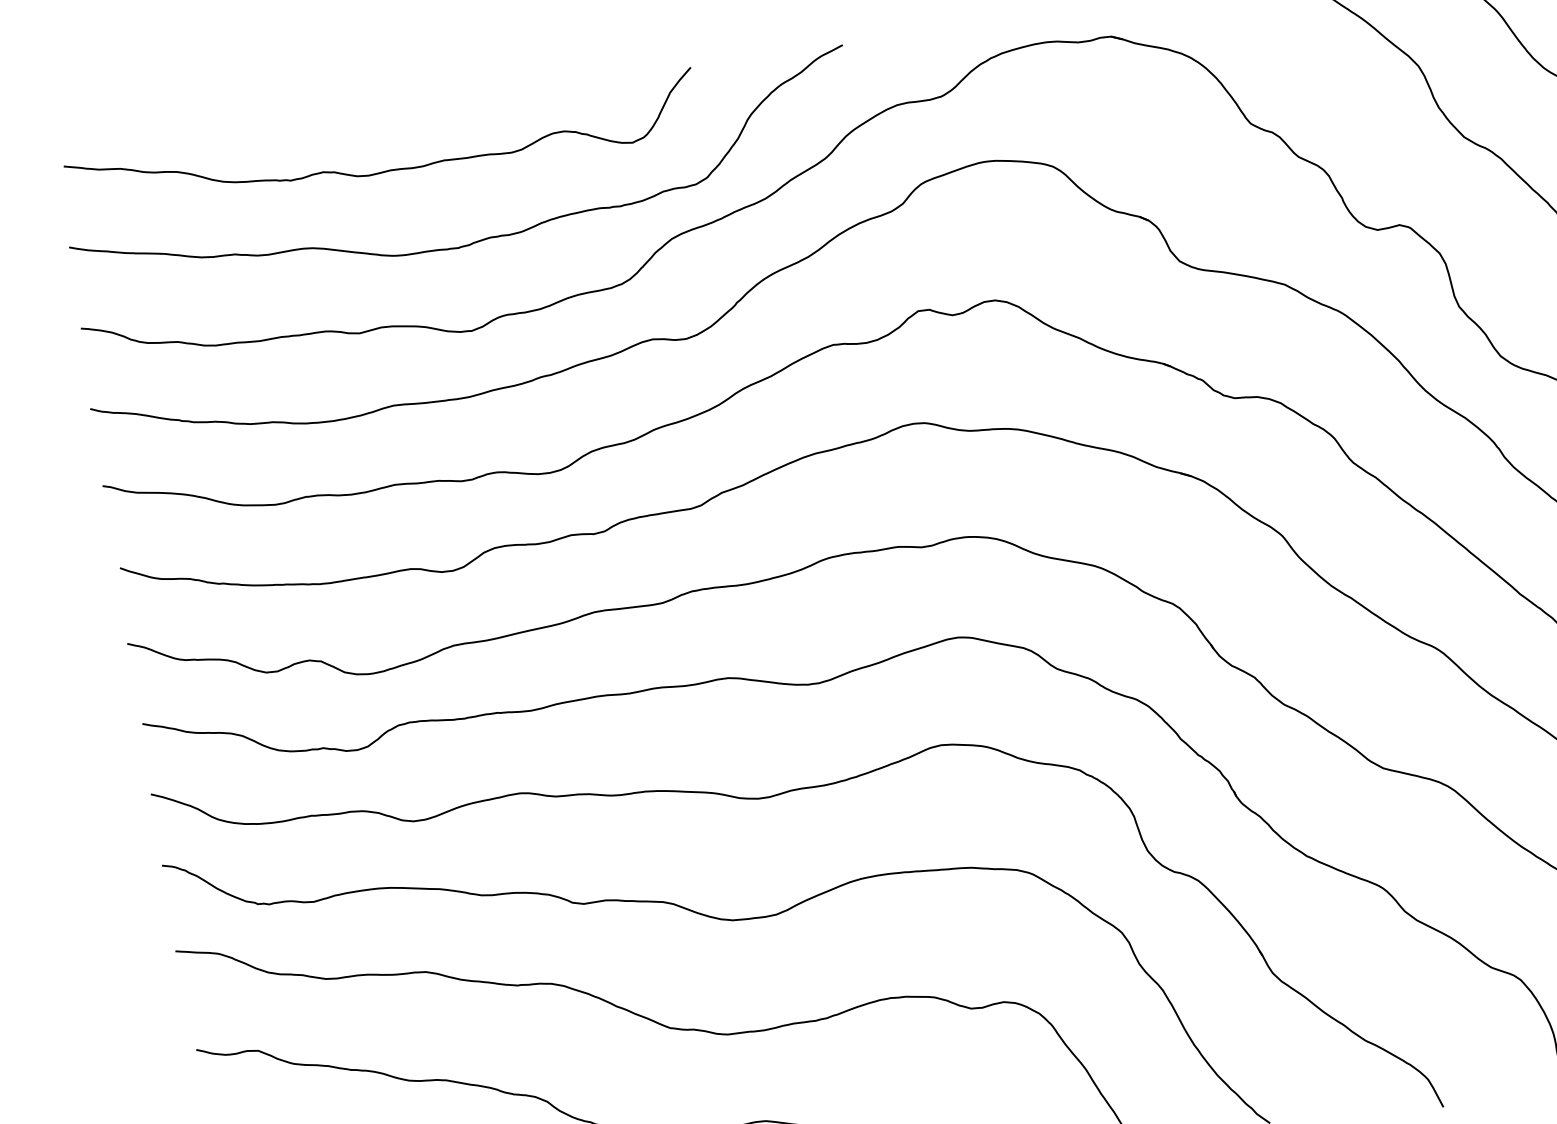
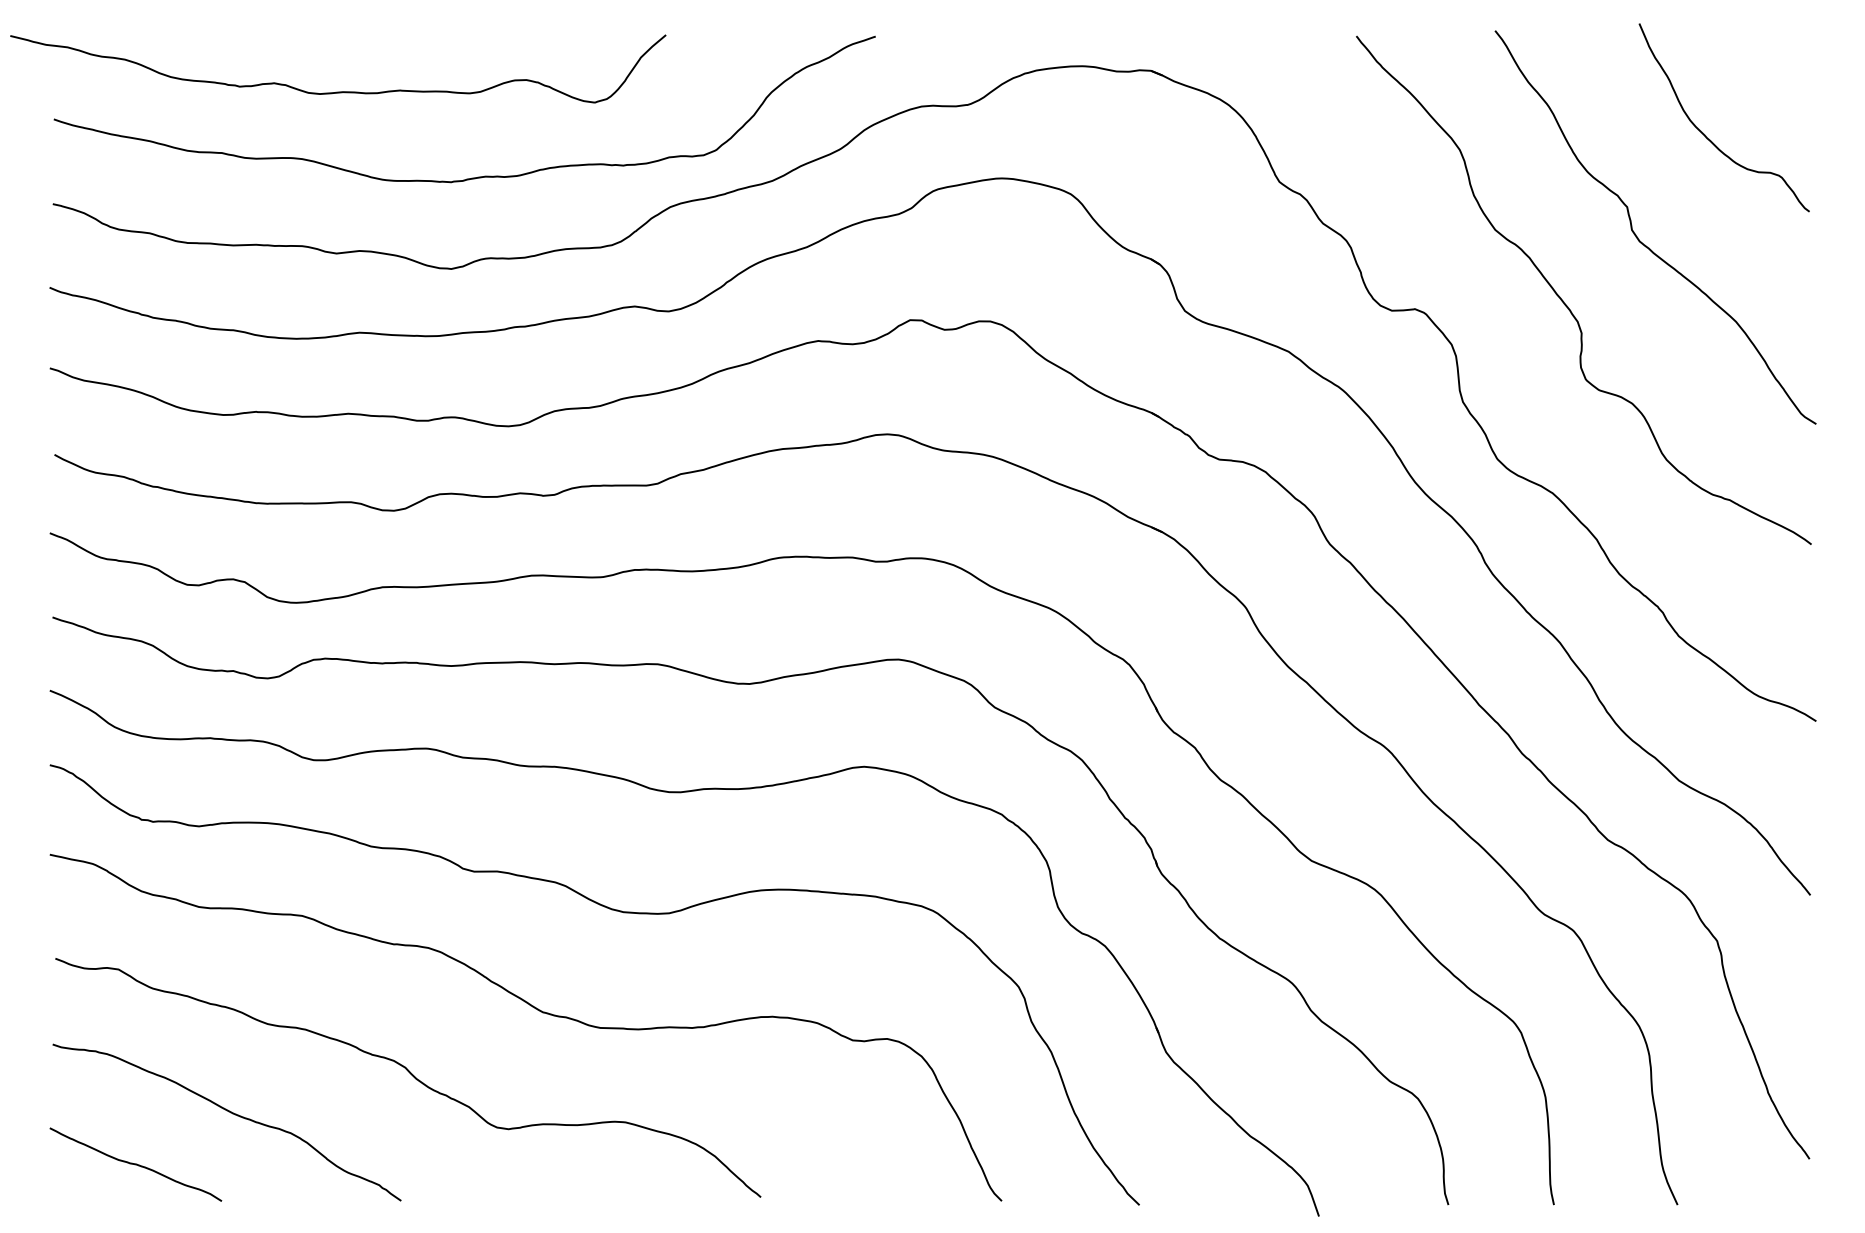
curve: (385, 170) -> (338, 91), moved

